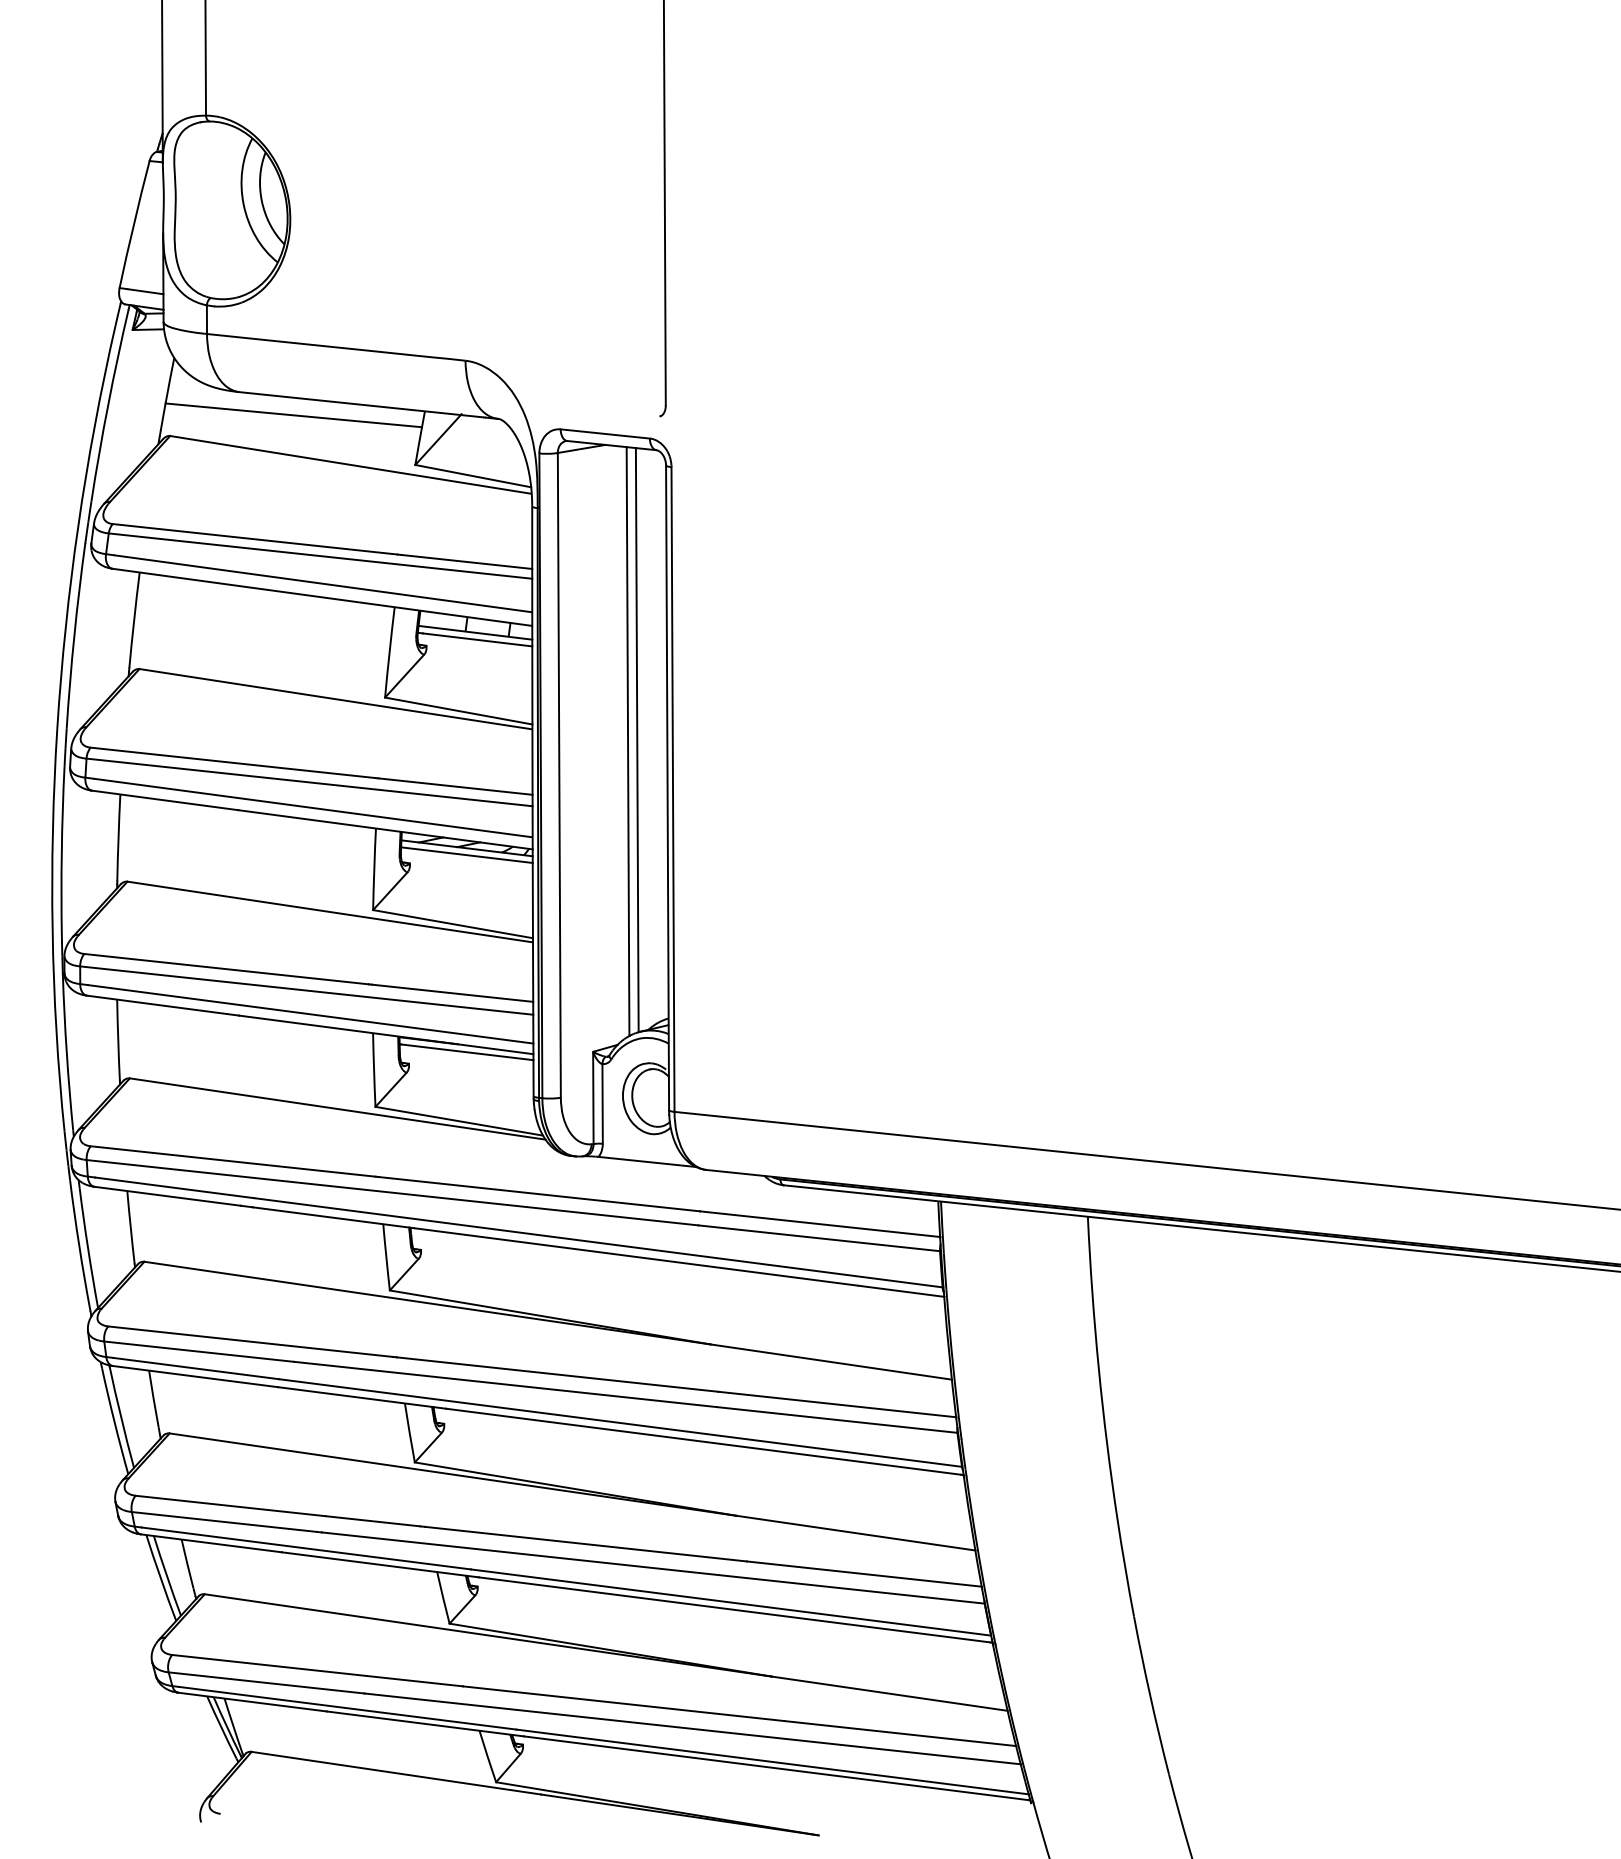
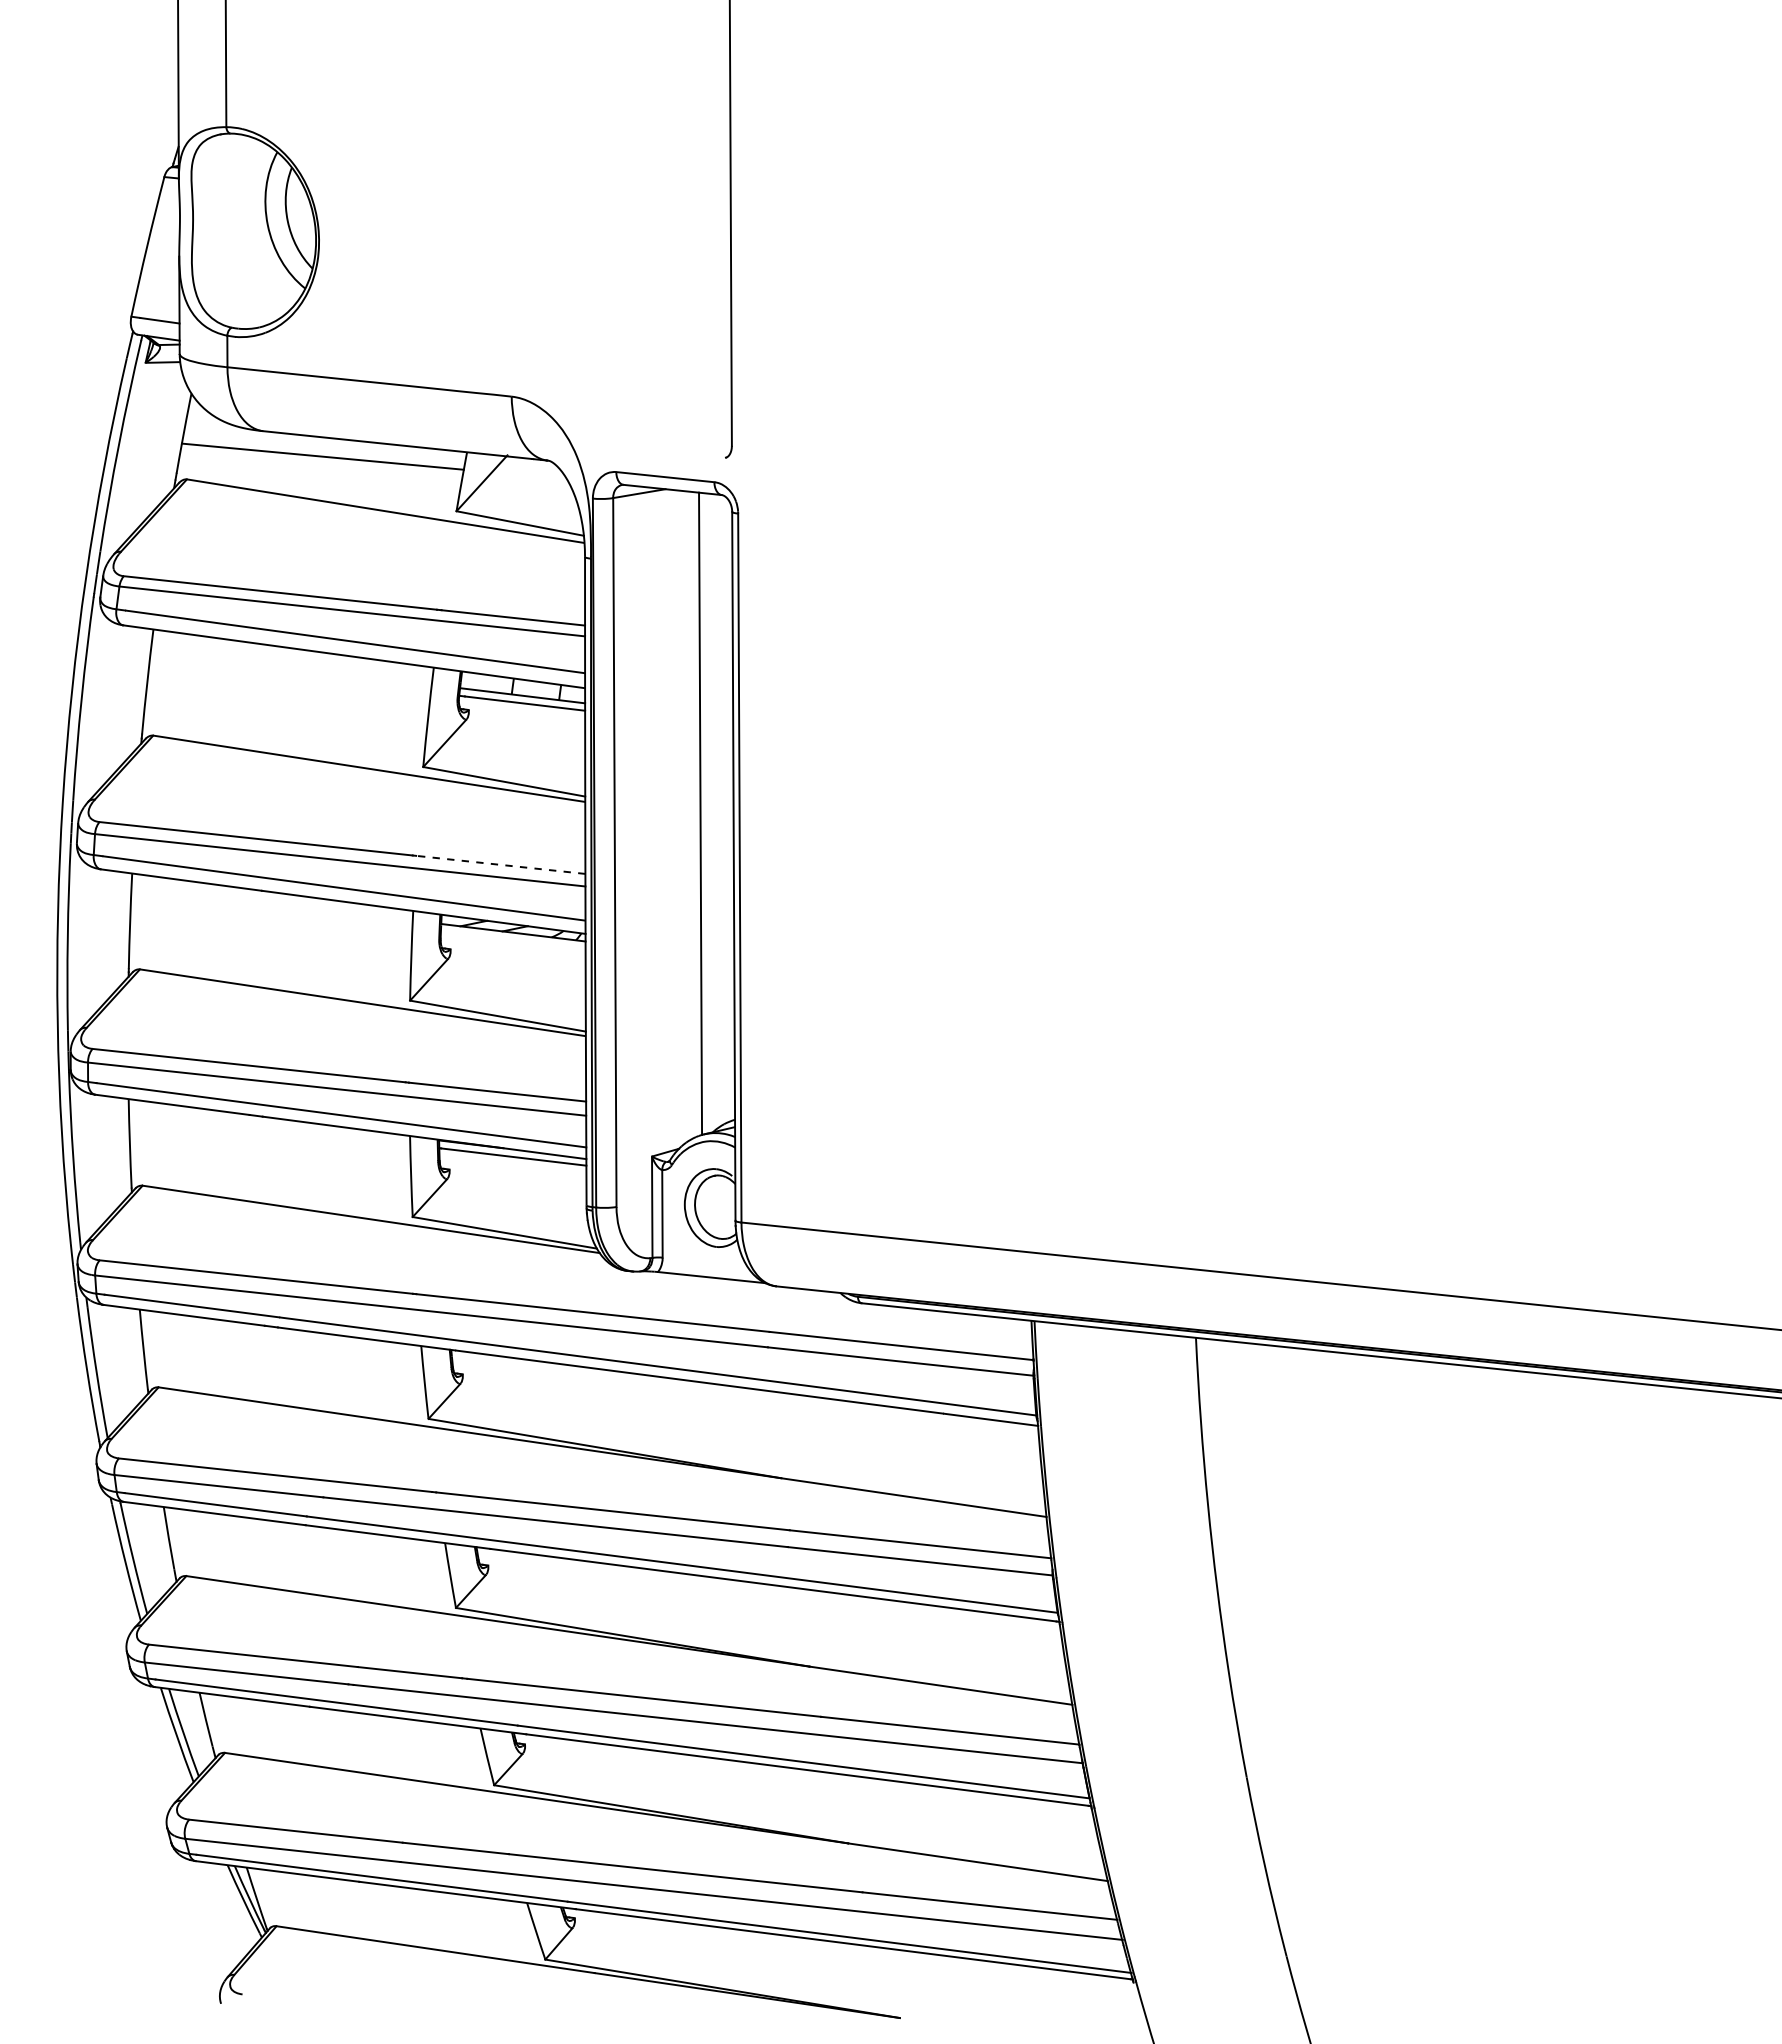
line: (627, 741) -> (689, 815), removed
line: (455, 786) -> (500, 864), solid -> dashed
line: (467, 854) -> (513, 939), removed

